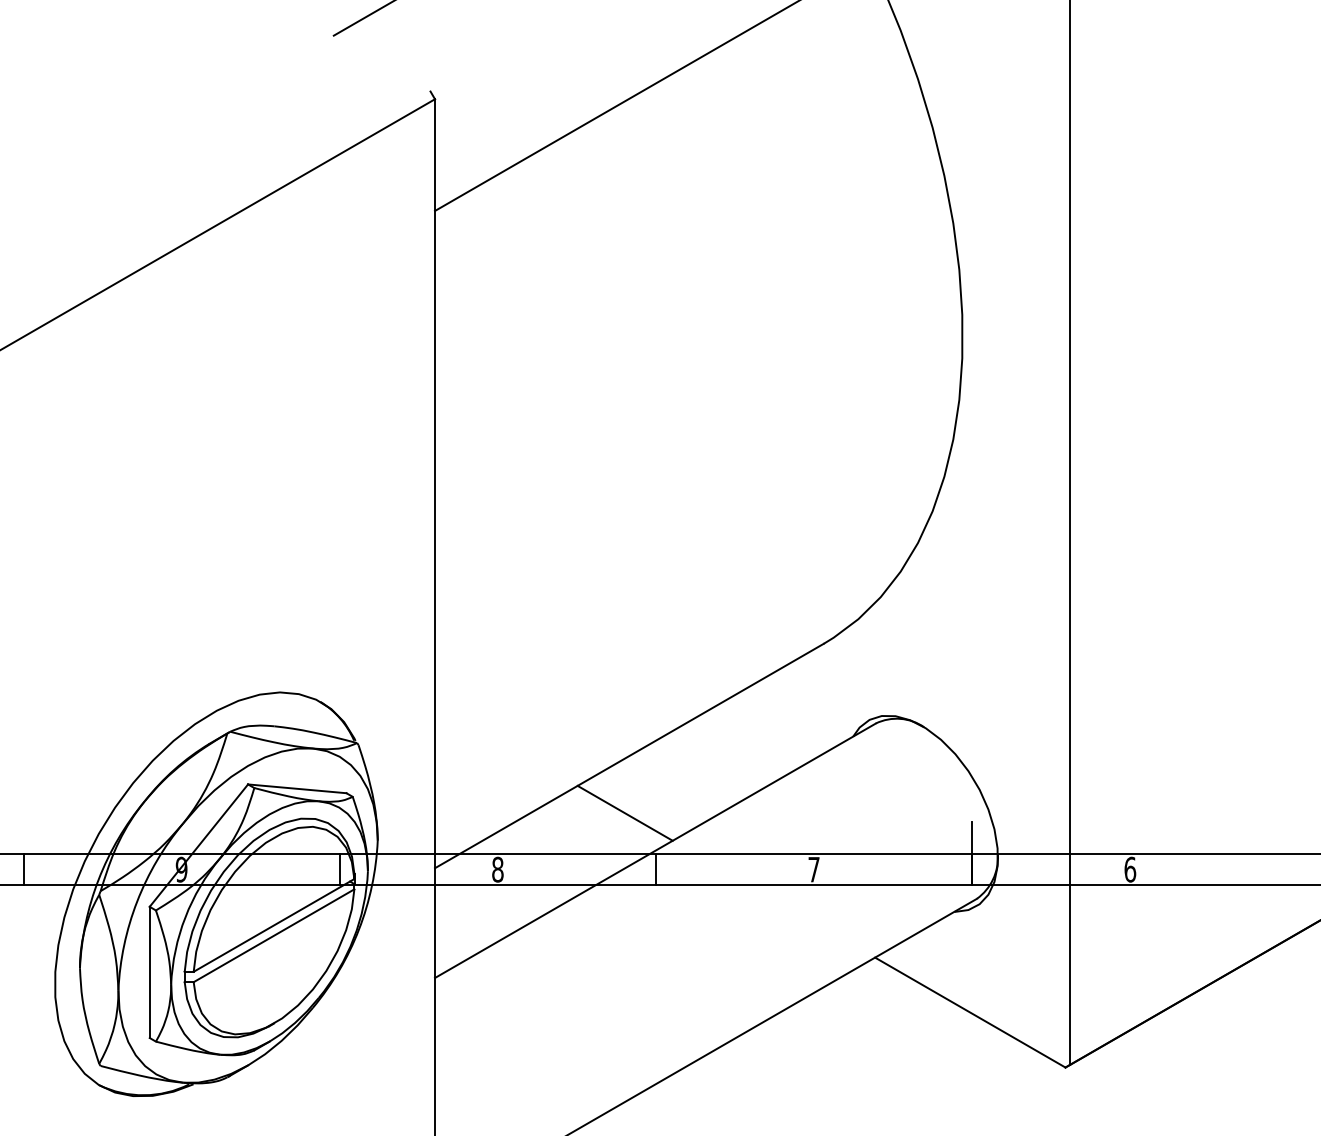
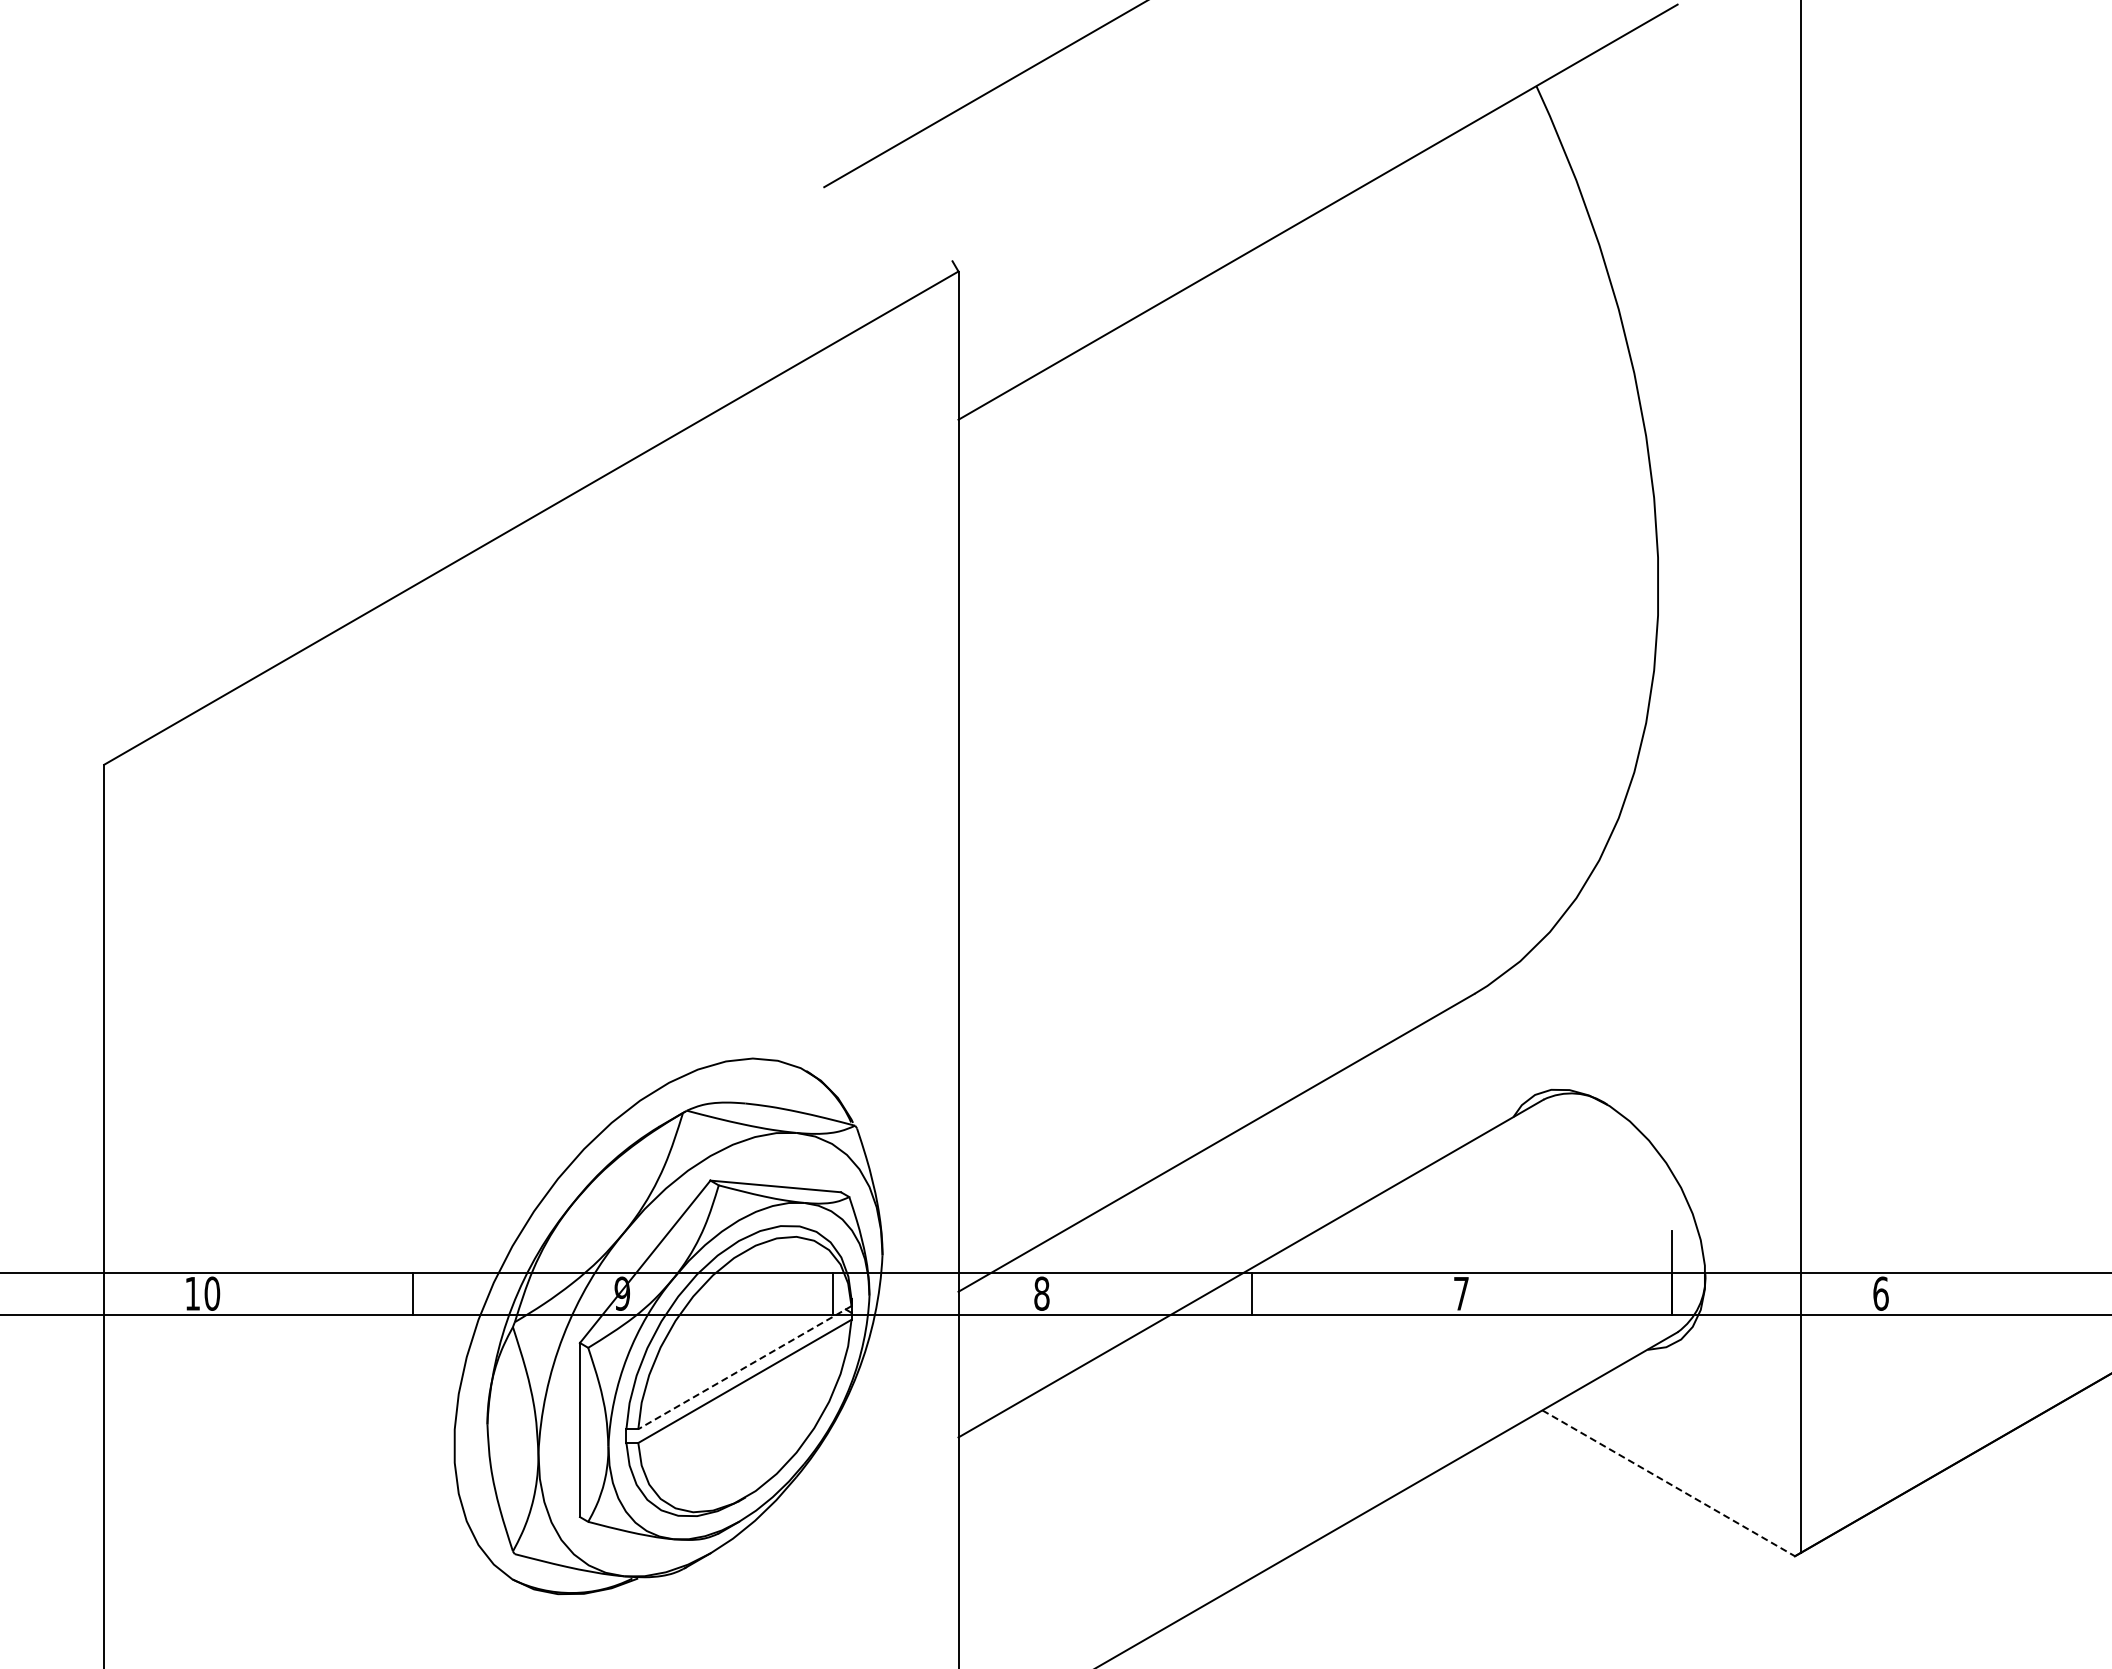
line: (624, 812) -> (1210, 1218), removed
line: (273, 925) -> (744, 1367), solid -> dashed
line: (970, 1012) -> (1668, 1483), solid -> dashed

